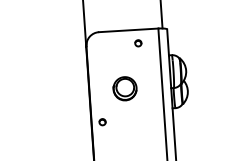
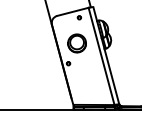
part: (124, 88) -> (76, 43), size x1.43

